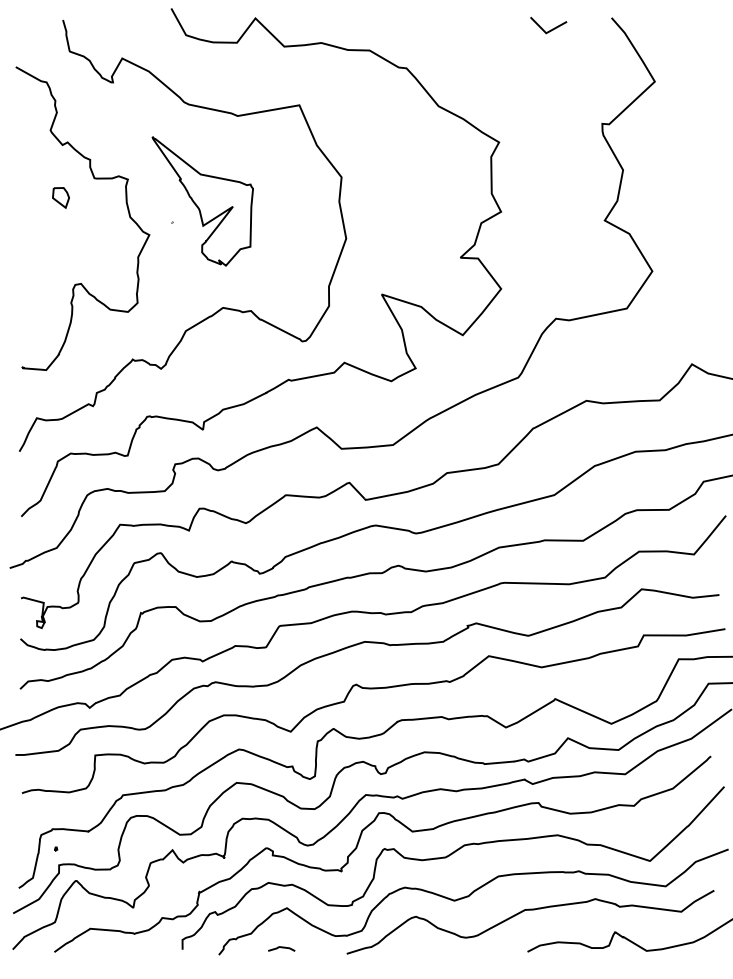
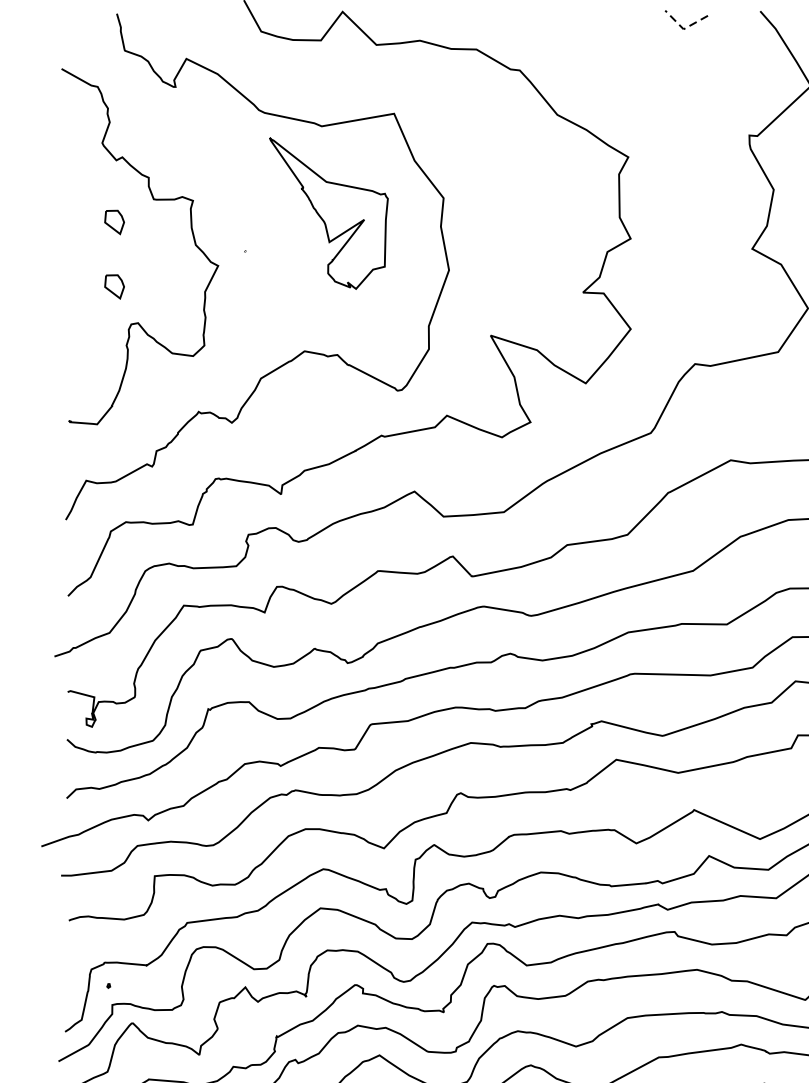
line: (546, 33) -> (683, 29), solid -> dashed
part: (202, 201) -> (328, 213), moved
part: (60, 252) -> (113, 286), added

